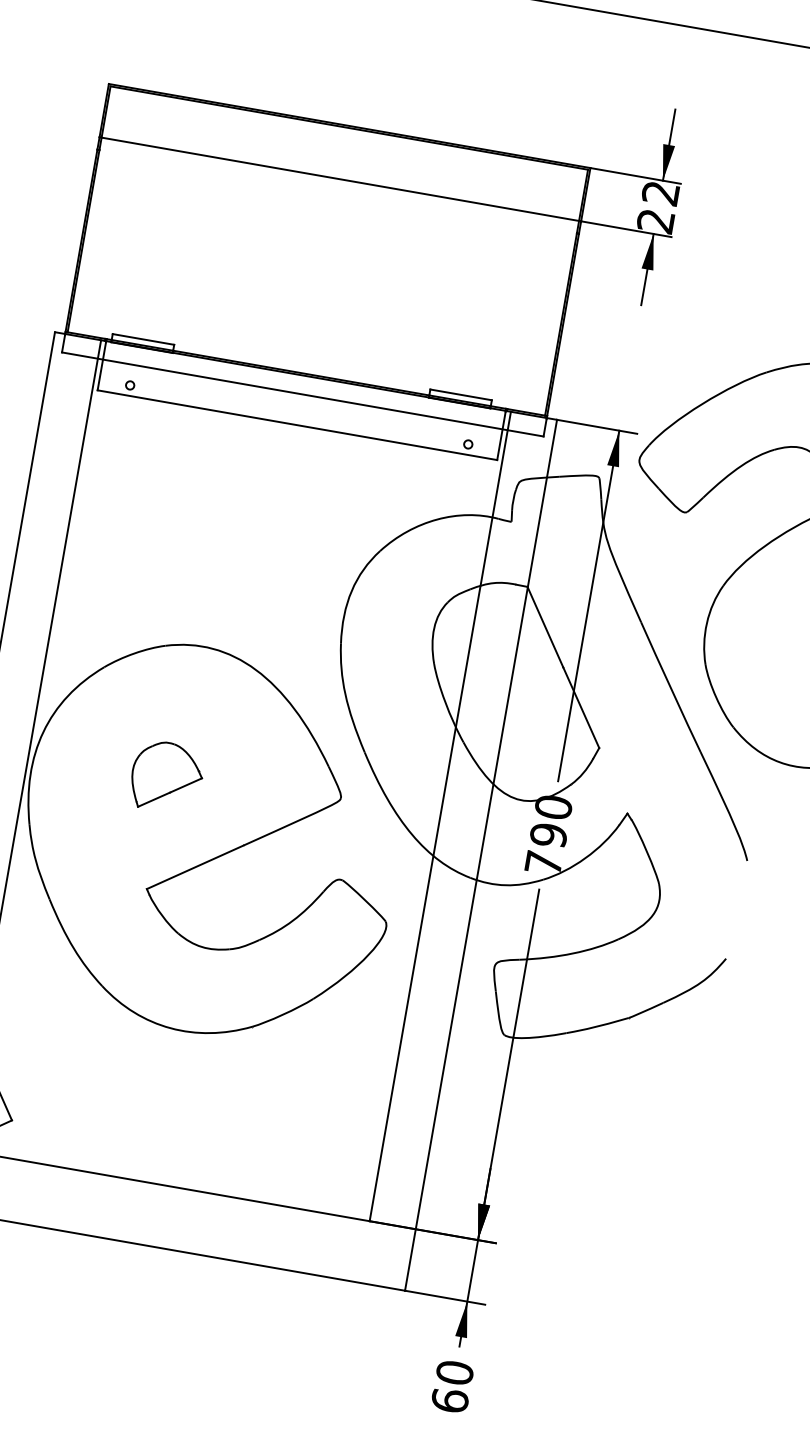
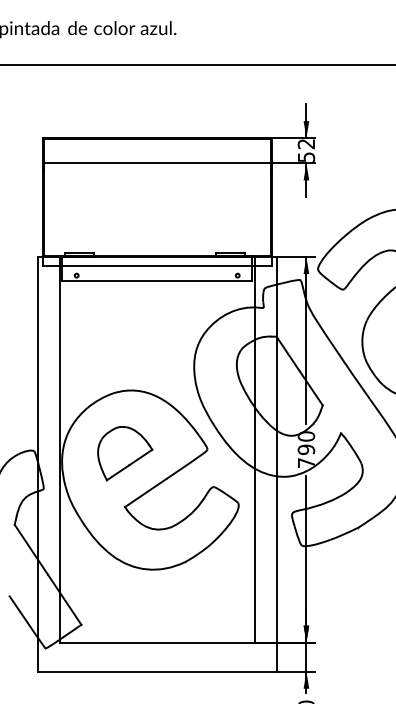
text: (656, 219) -> (306, 156), 22 -> 52
part: (167, 776) -> (125, 453), size x1.67

